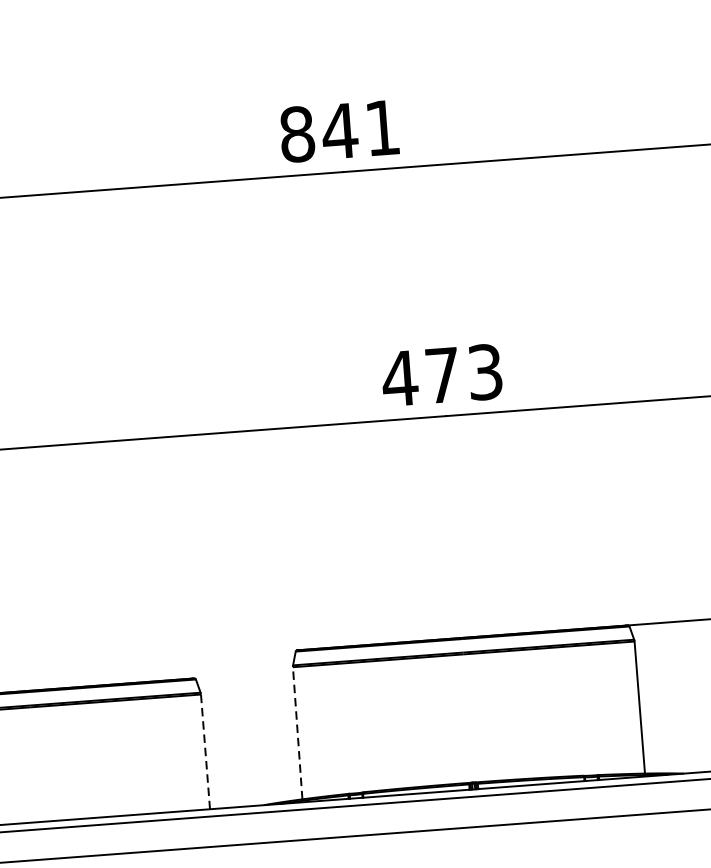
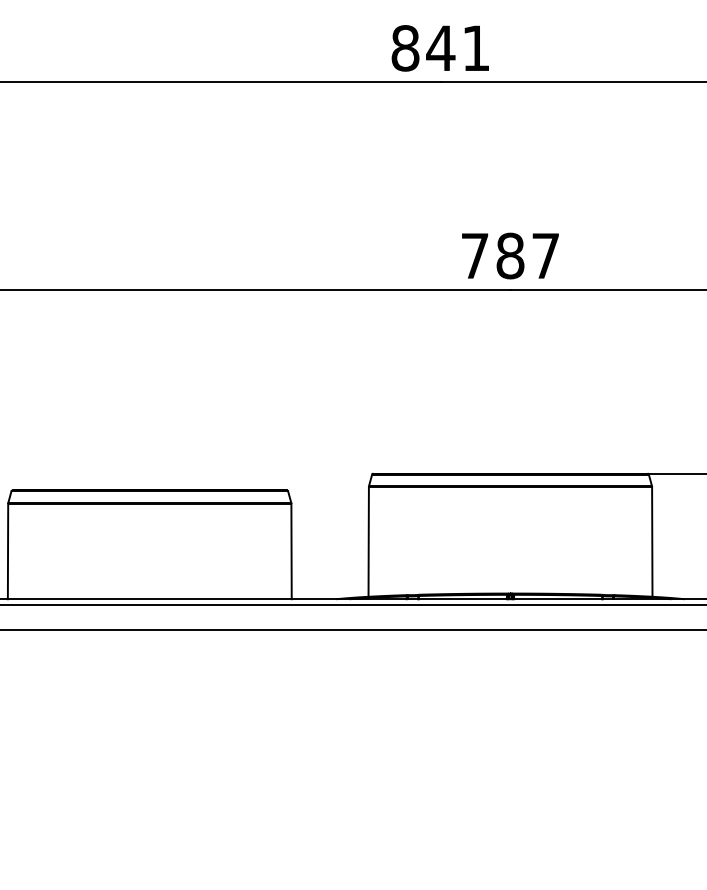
text: (441, 374) -> (509, 255), 473 -> 787
line: (297, 733) -> (368, 542), dashed -> solid
line: (205, 751) -> (291, 551), dashed -> solid

